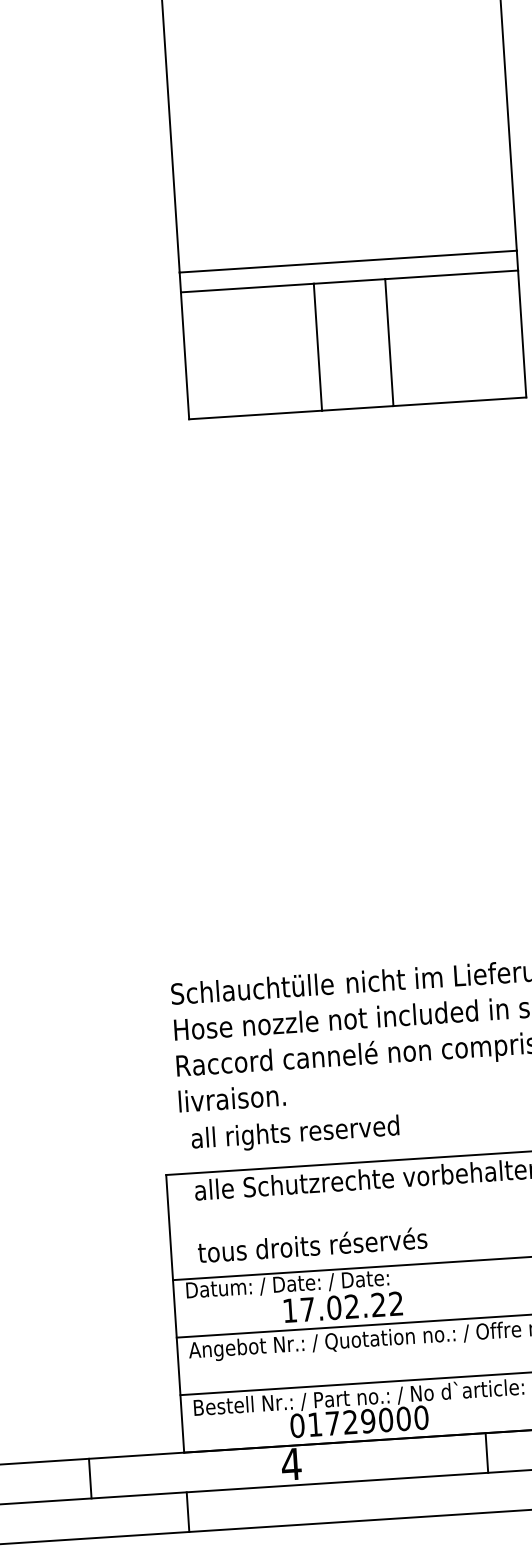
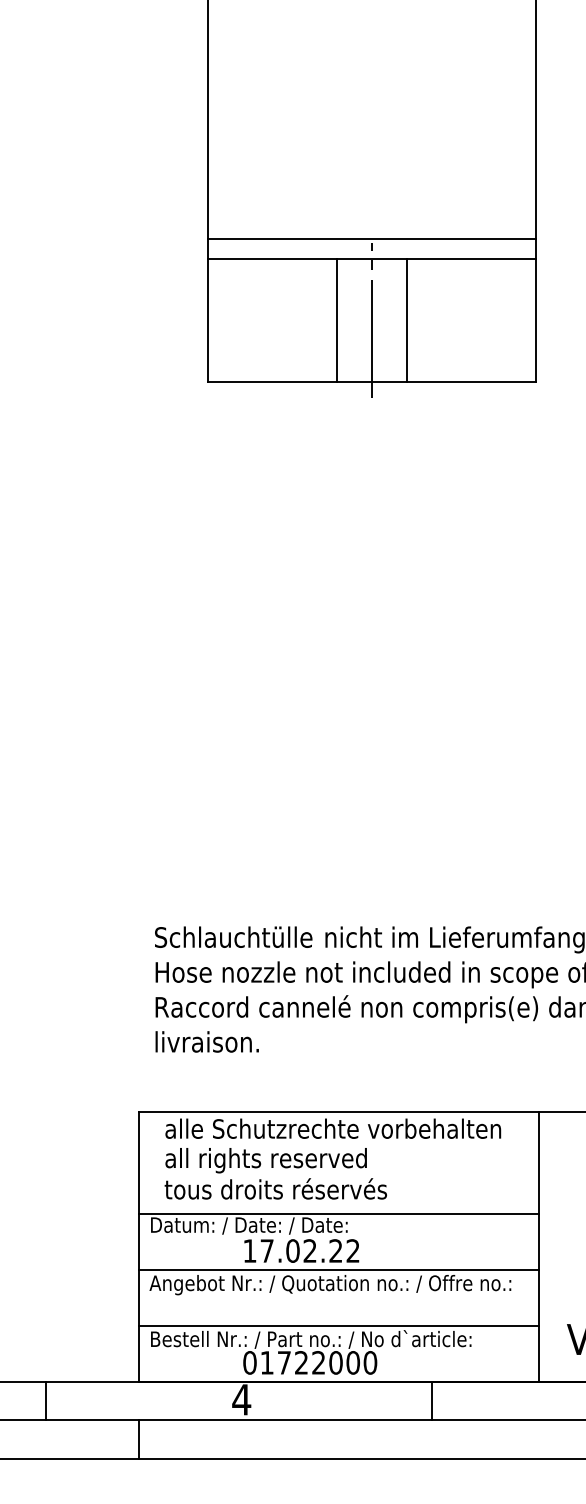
line: (353, 345) -> (371, 320), added
text: (294, 1134) -> (265, 1160), moved
text: (367, 1420) -> (318, 1362), 01729000 -> 01722000

